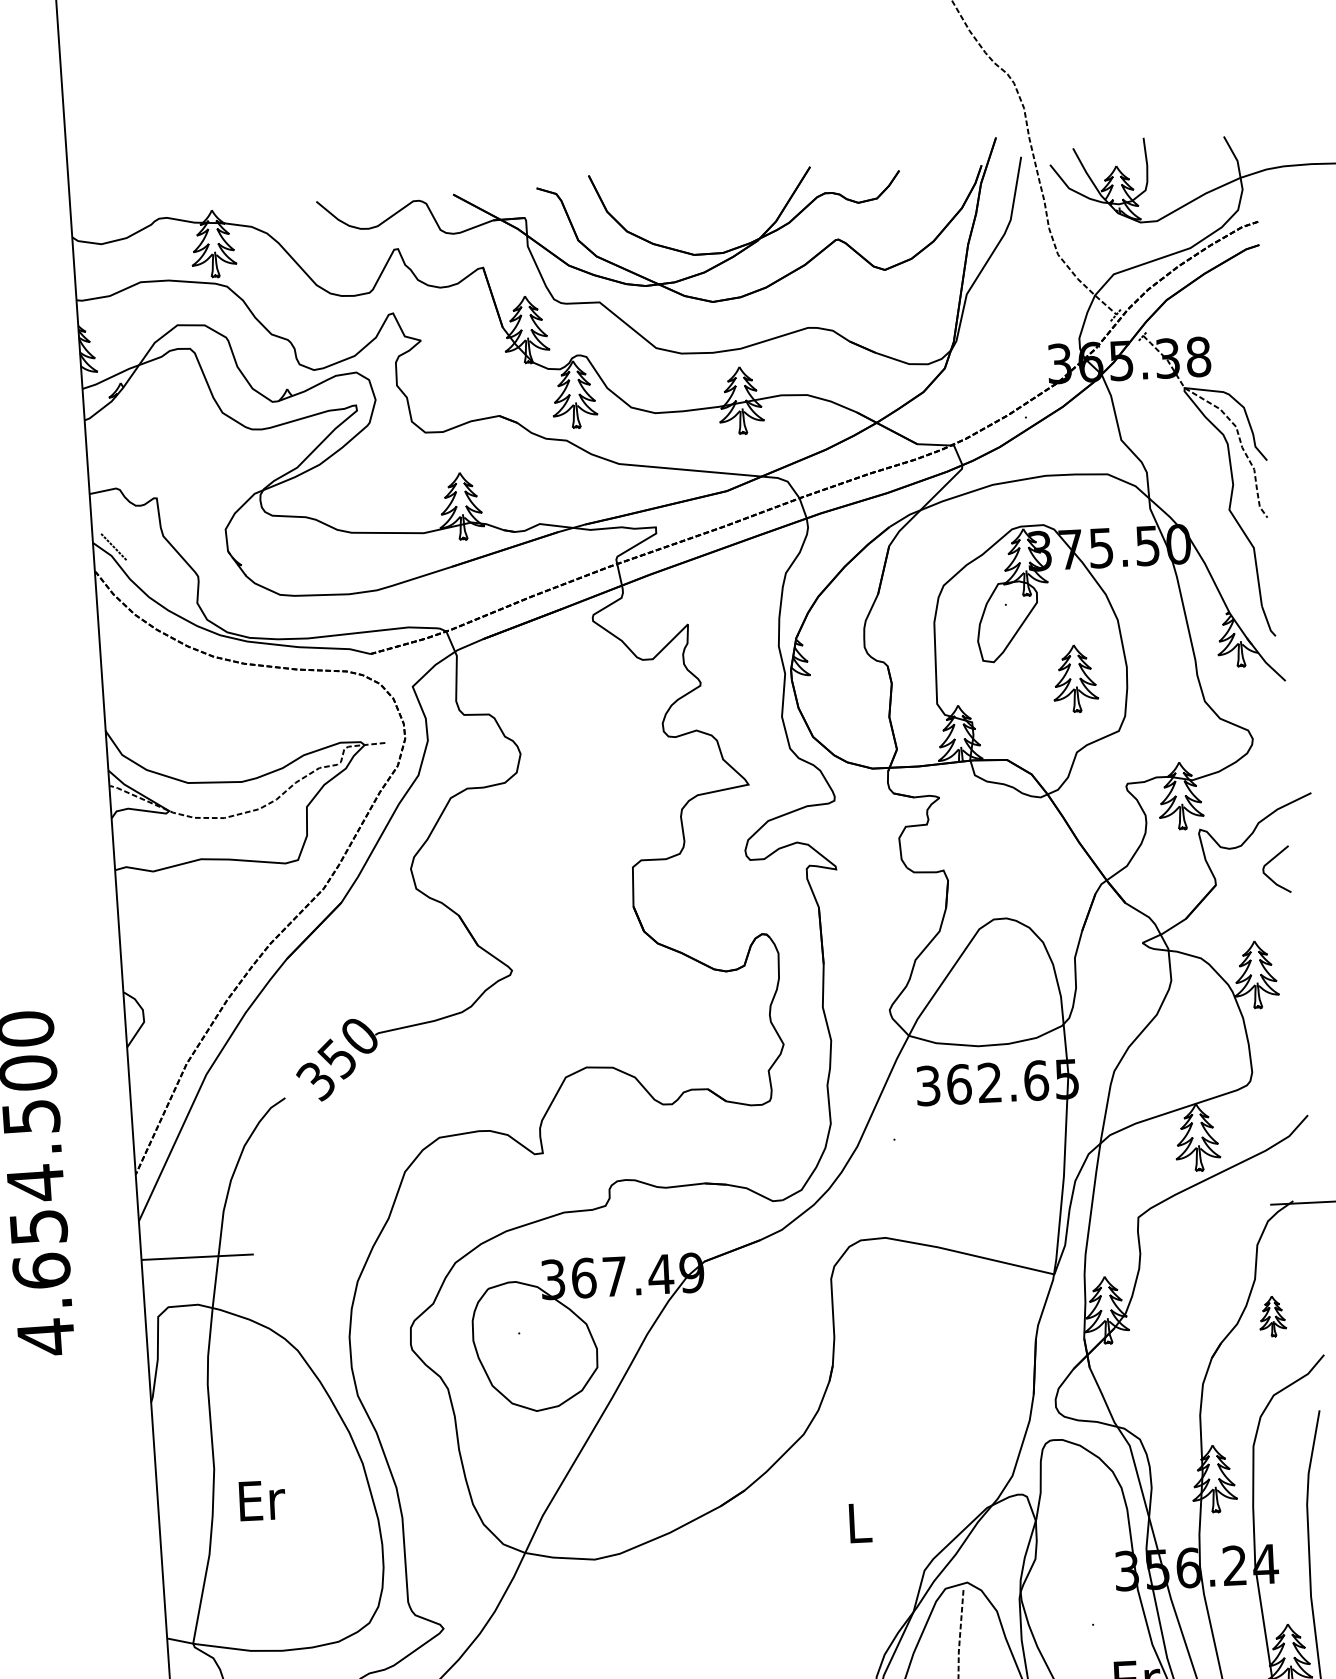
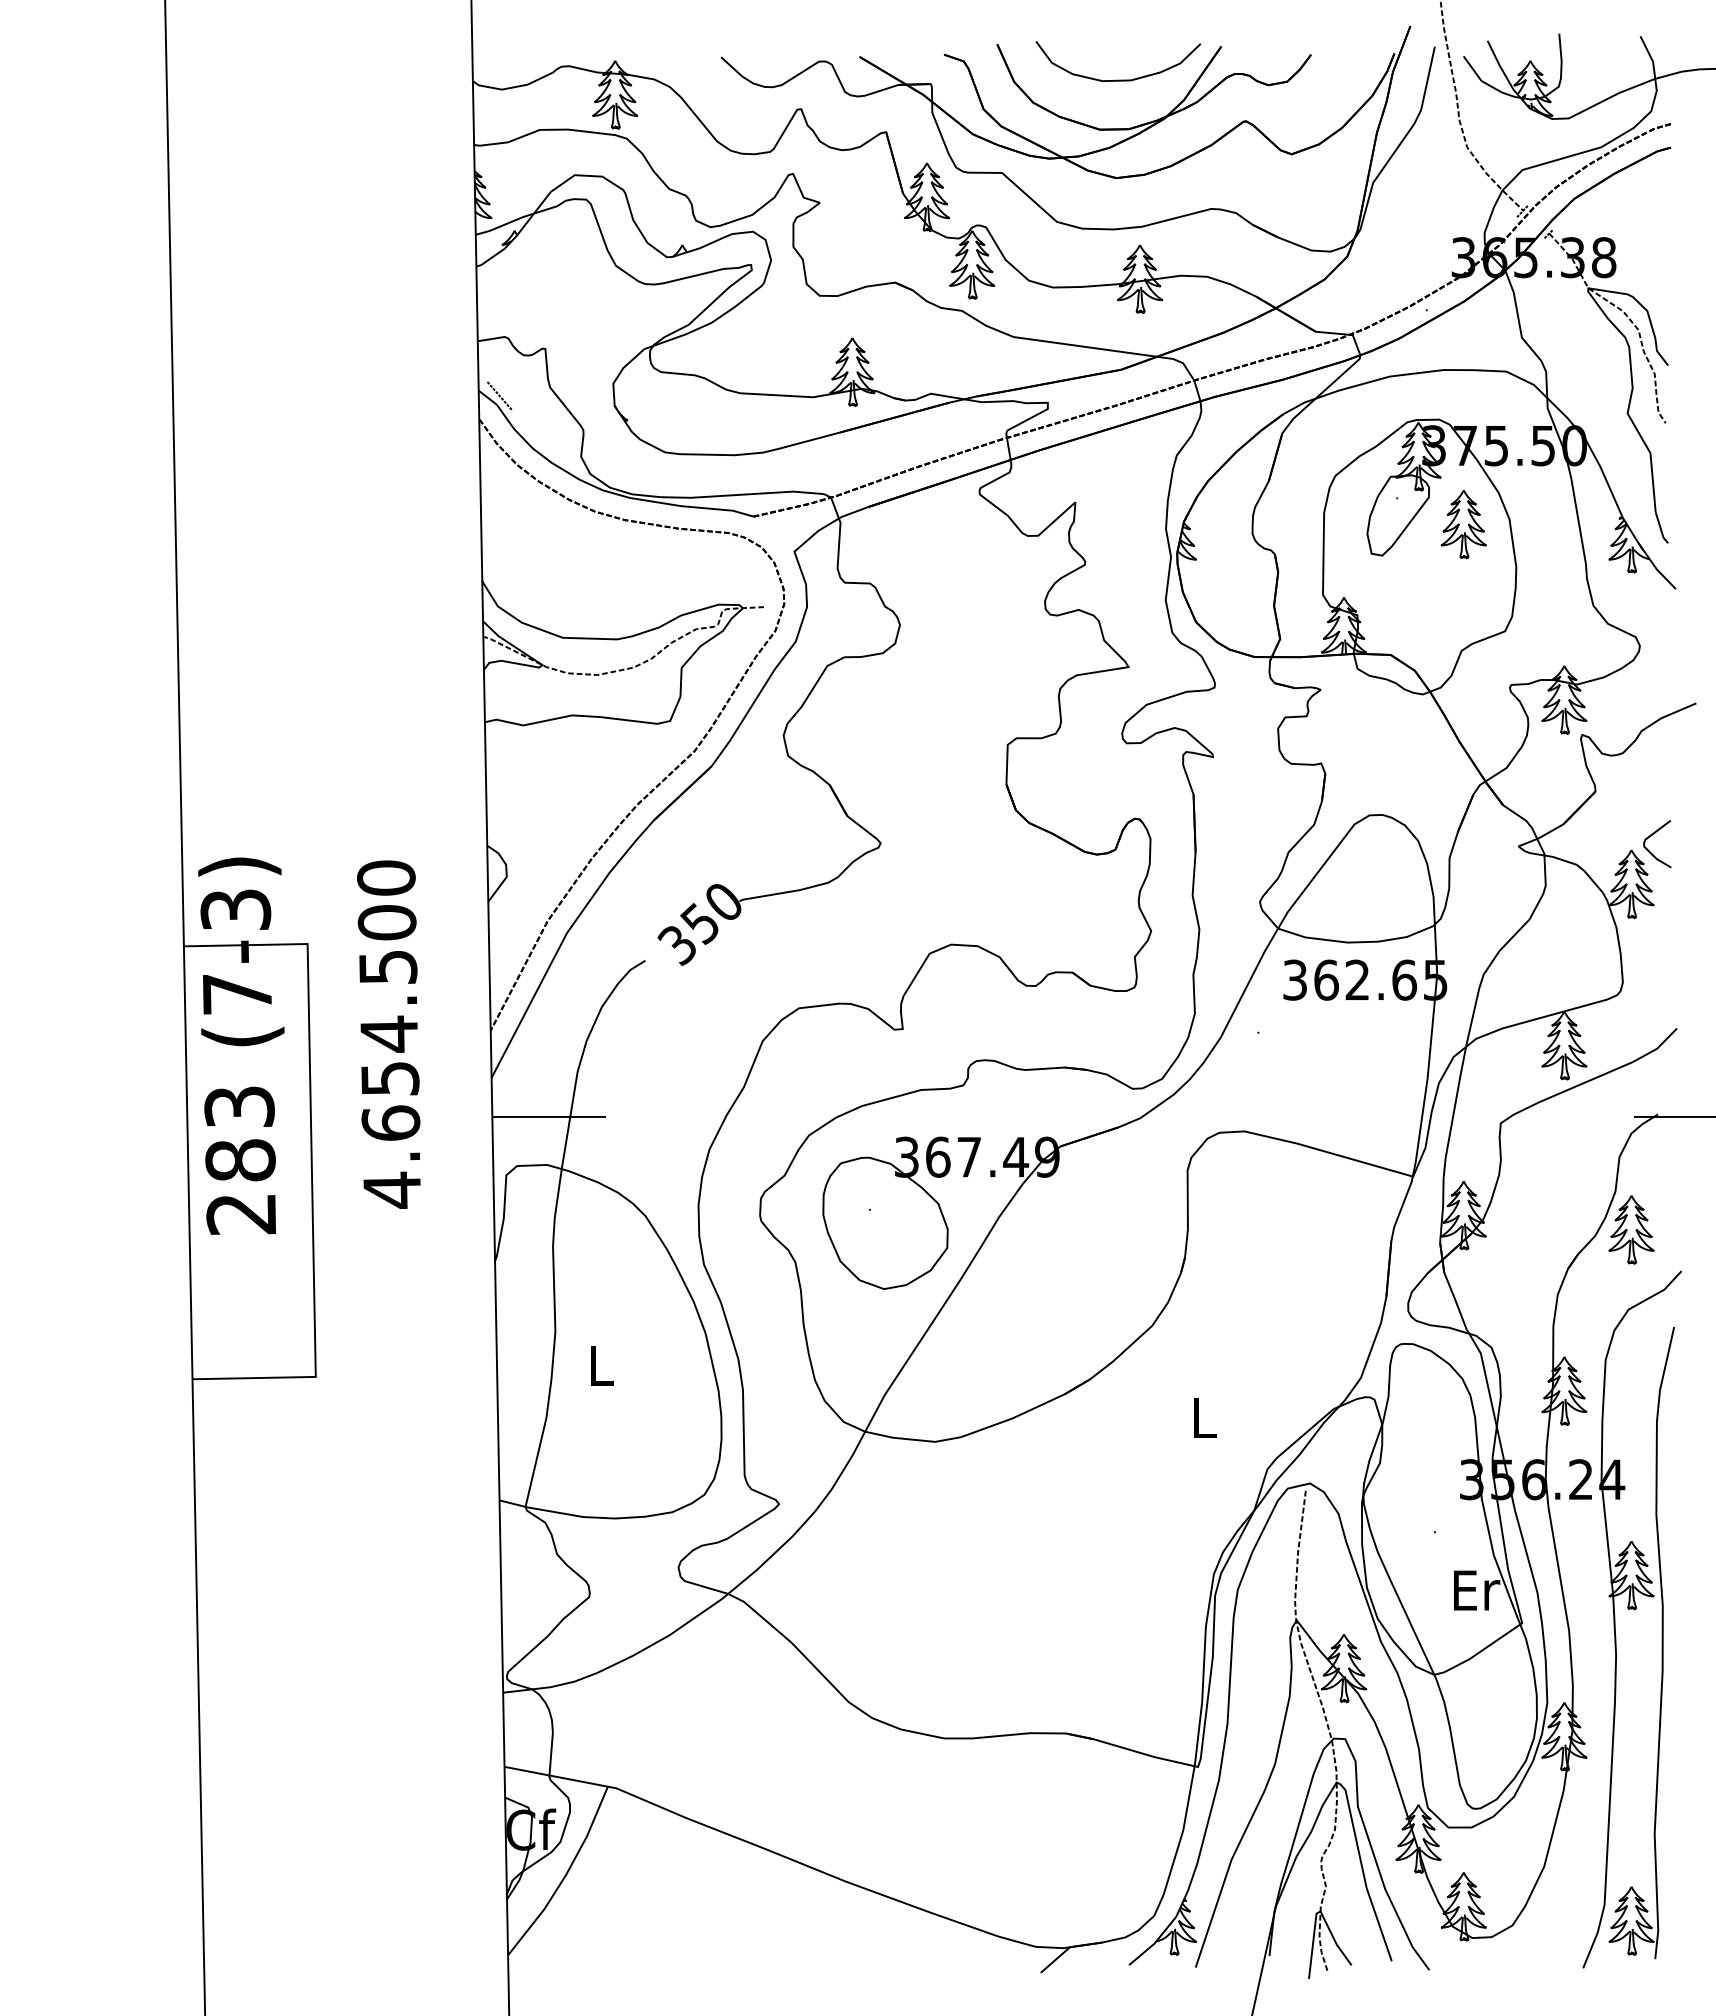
curve: (710, 204) -> (1118, 79), added
part: (1075, 678) -> (1463, 524), moved
curve: (1270, 877) -> (1650, 851), moved
part: (1272, 1316) -> (1631, 1229), size x1.67
text: (262, 1500) -> (602, 1365), Er -> L

